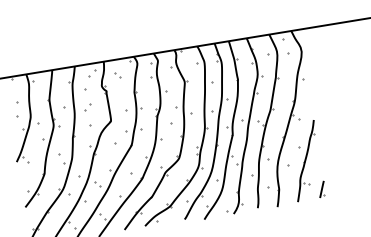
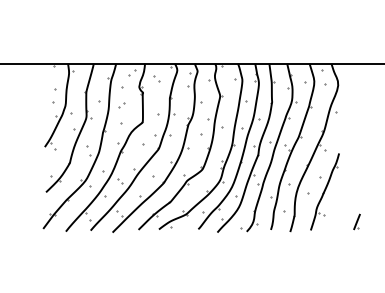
part: (321, 189) -> (356, 221), moved

